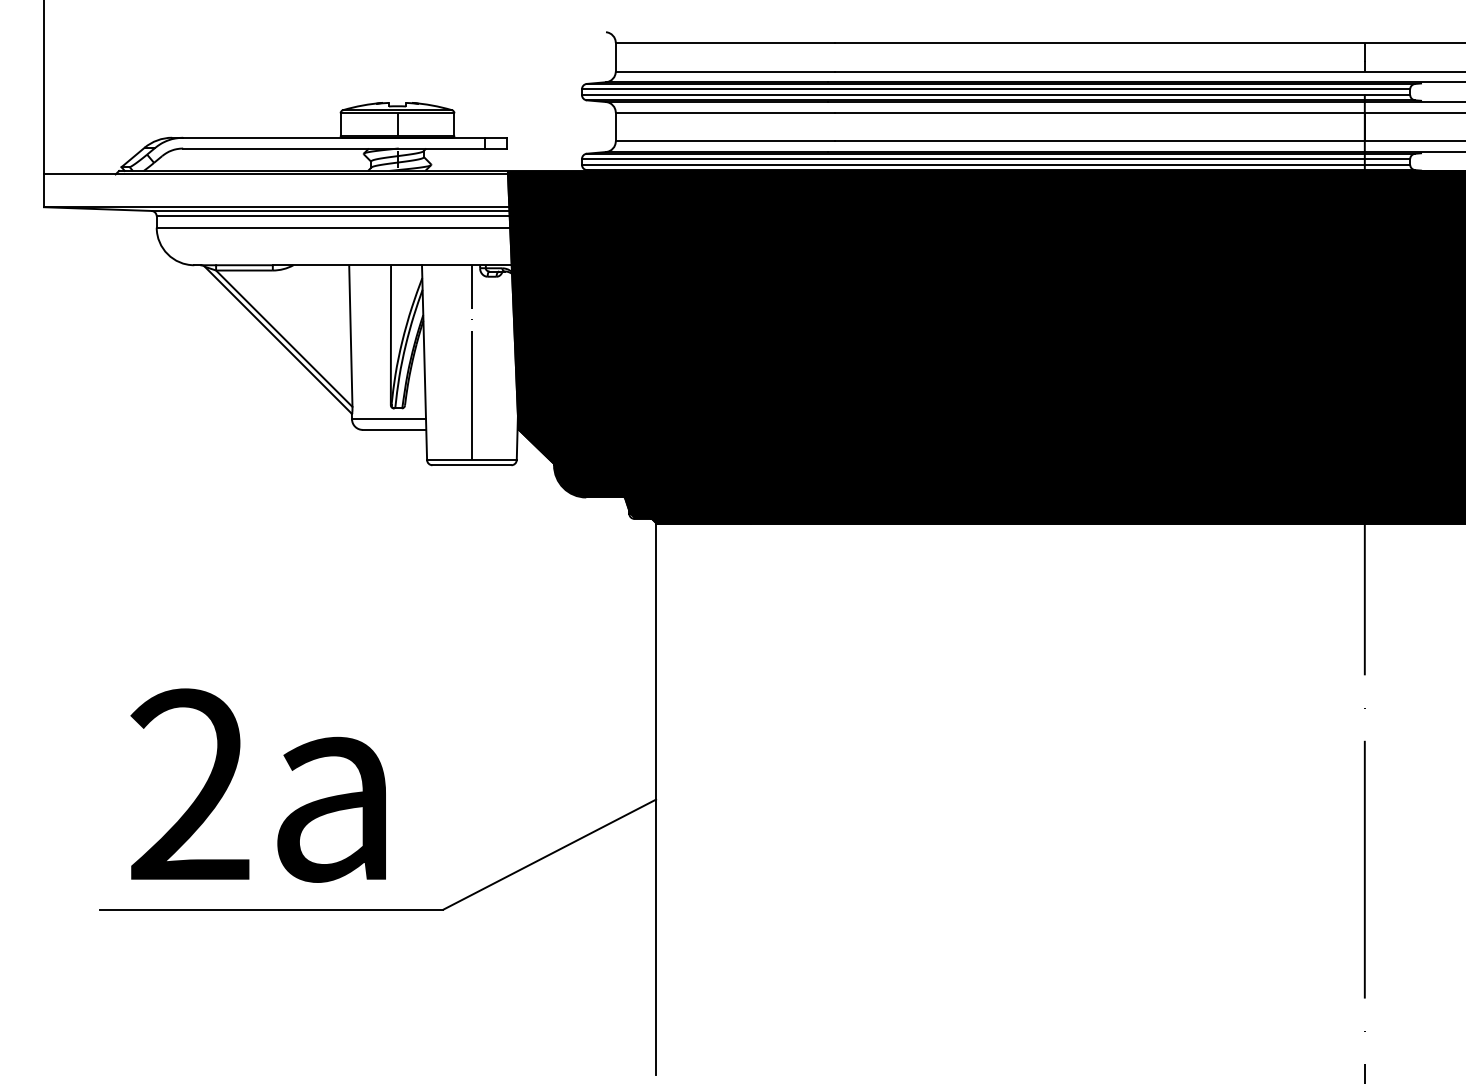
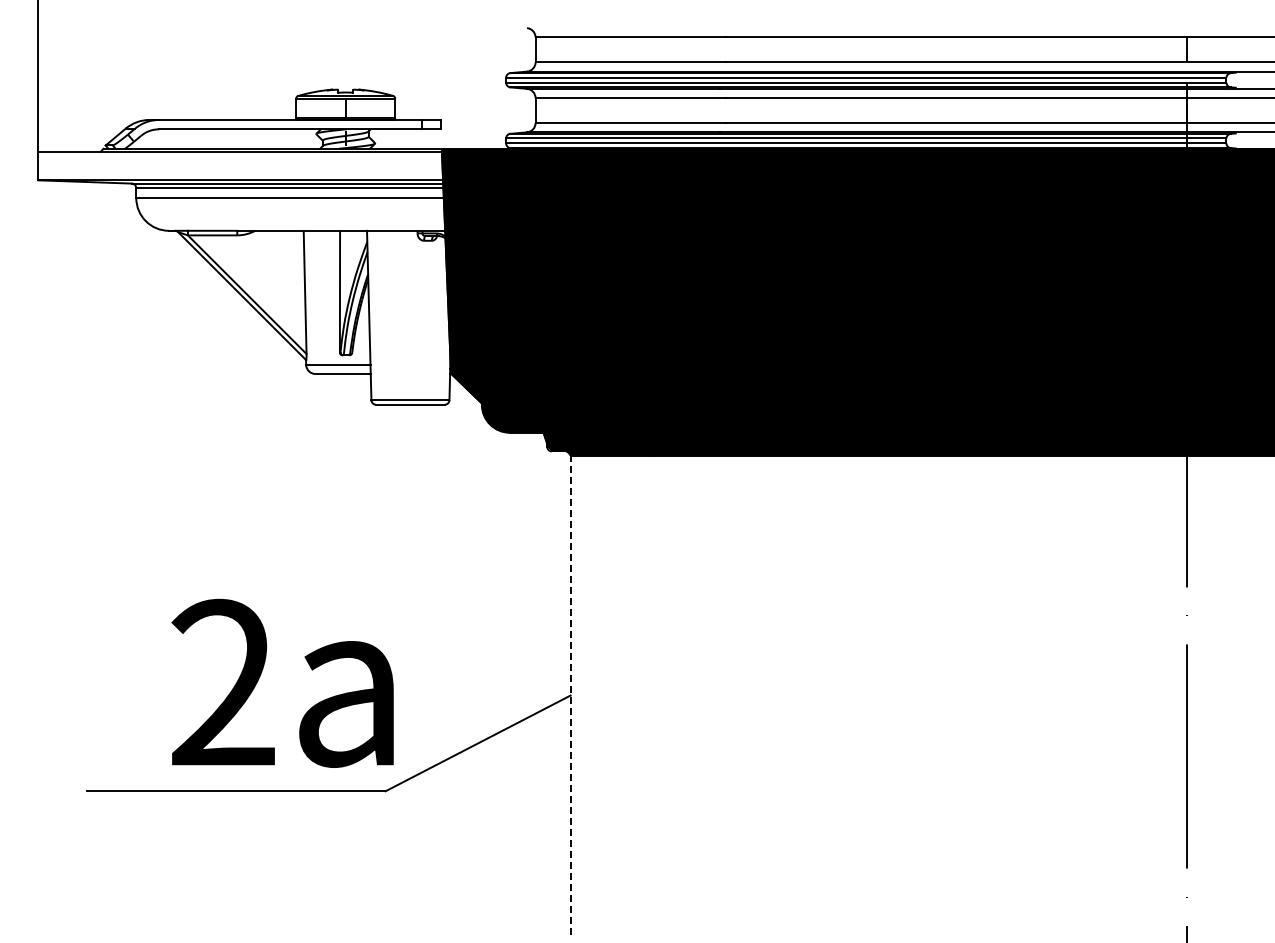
line: (471, 362) -> (410, 315), removed
text: (258, 784) -> (282, 682), moved
line: (655, 799) -> (570, 695), solid -> dashed

